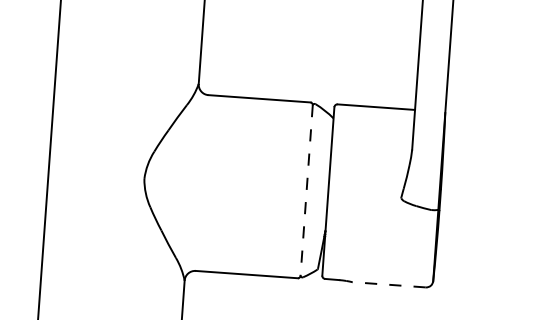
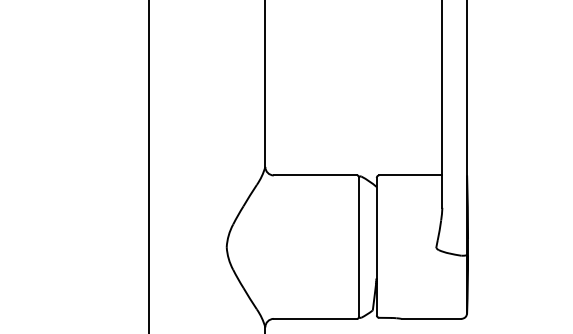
line: (307, 190) -> (359, 247), dashed -> solid
line: (389, 284) -> (431, 318), dashed -> solid

